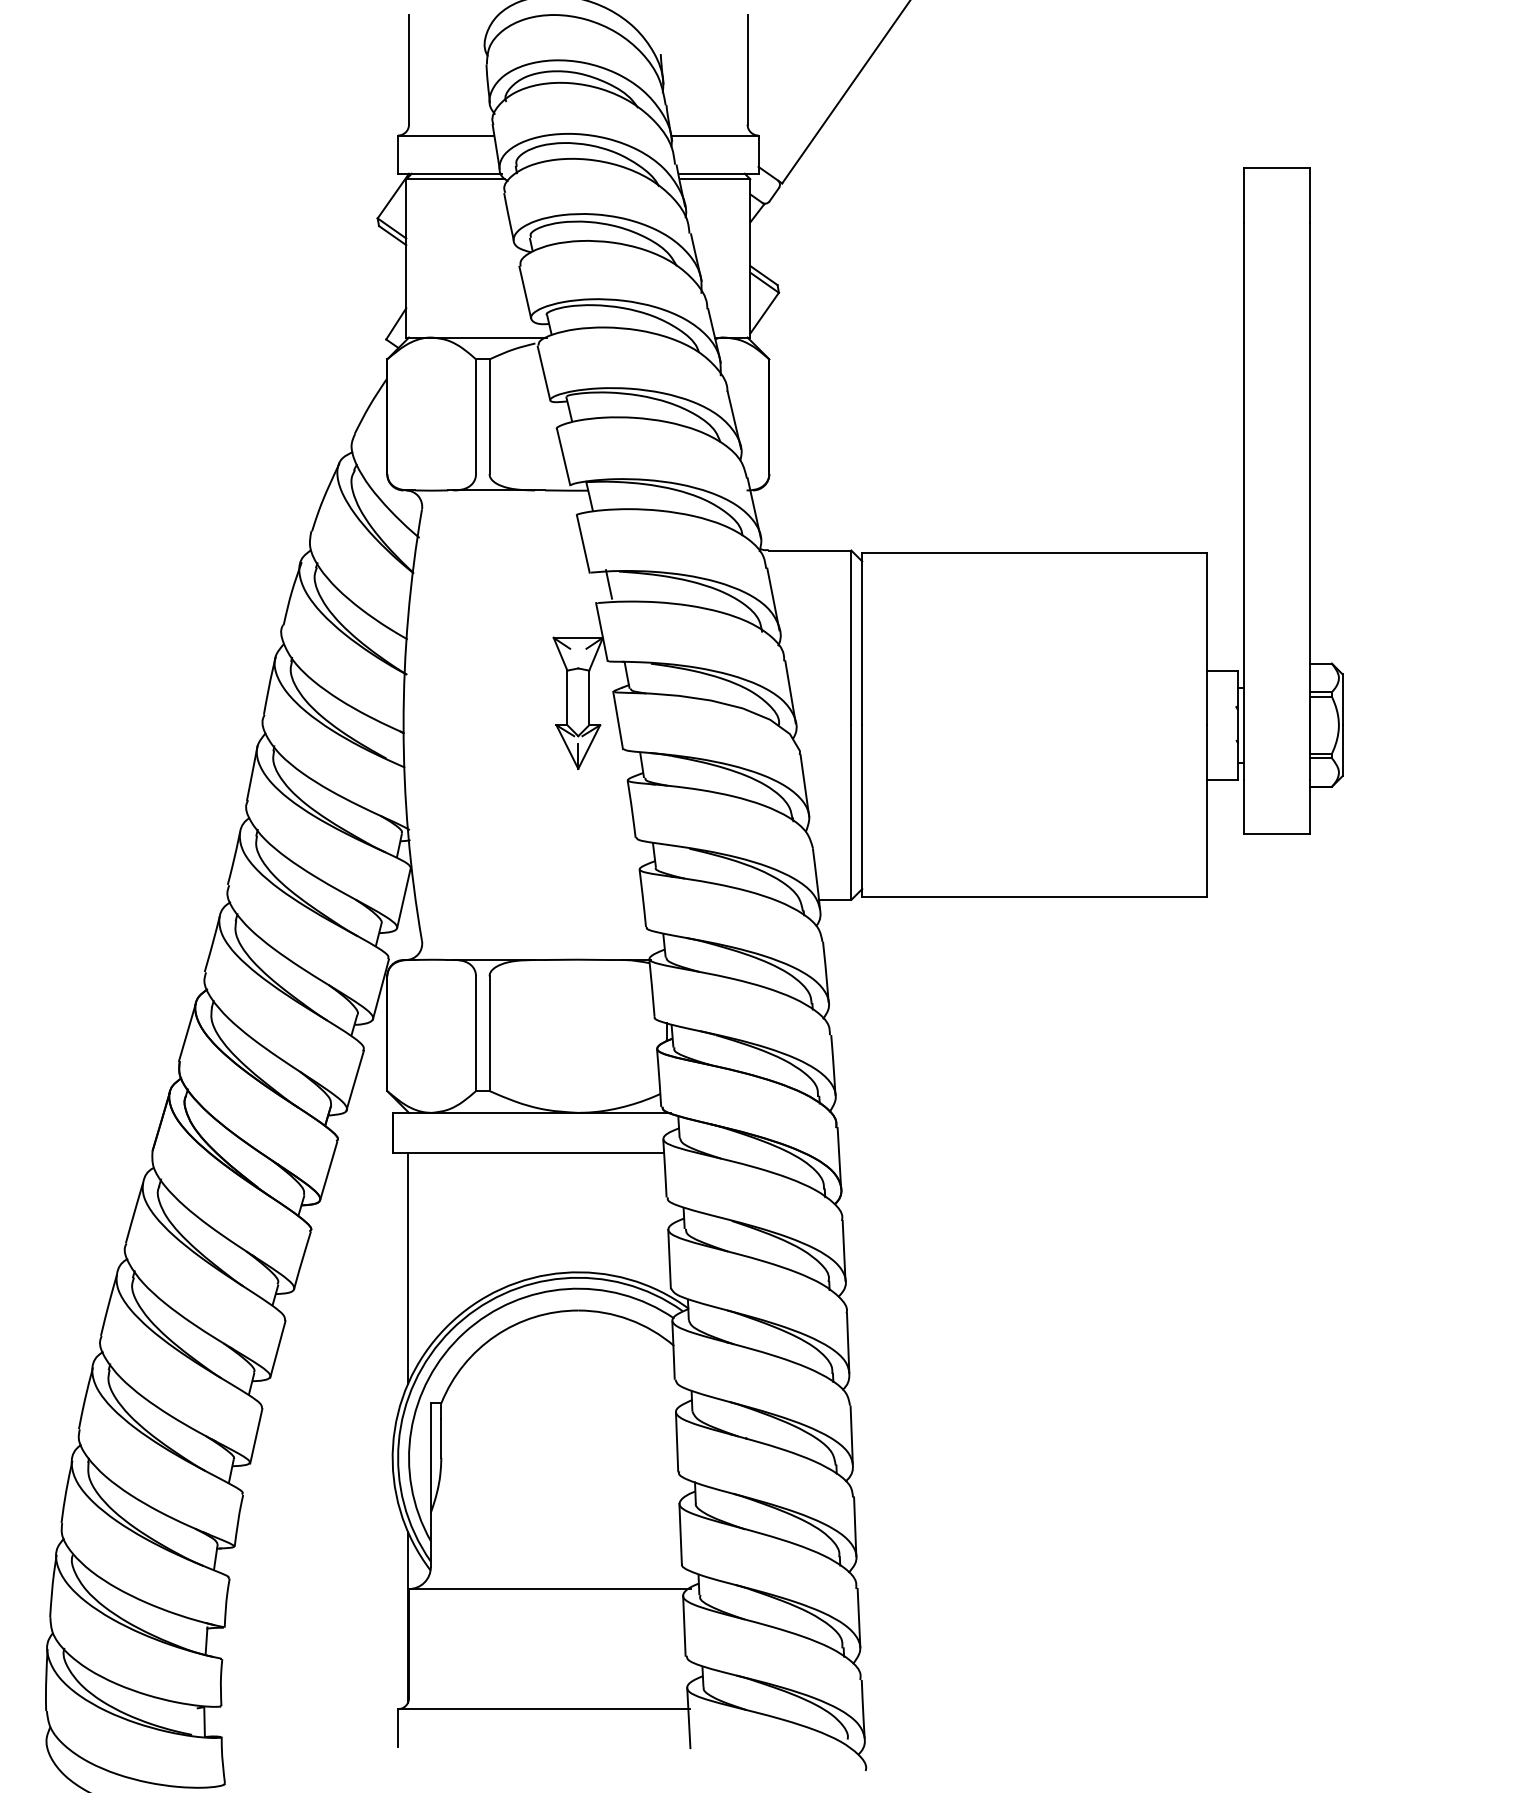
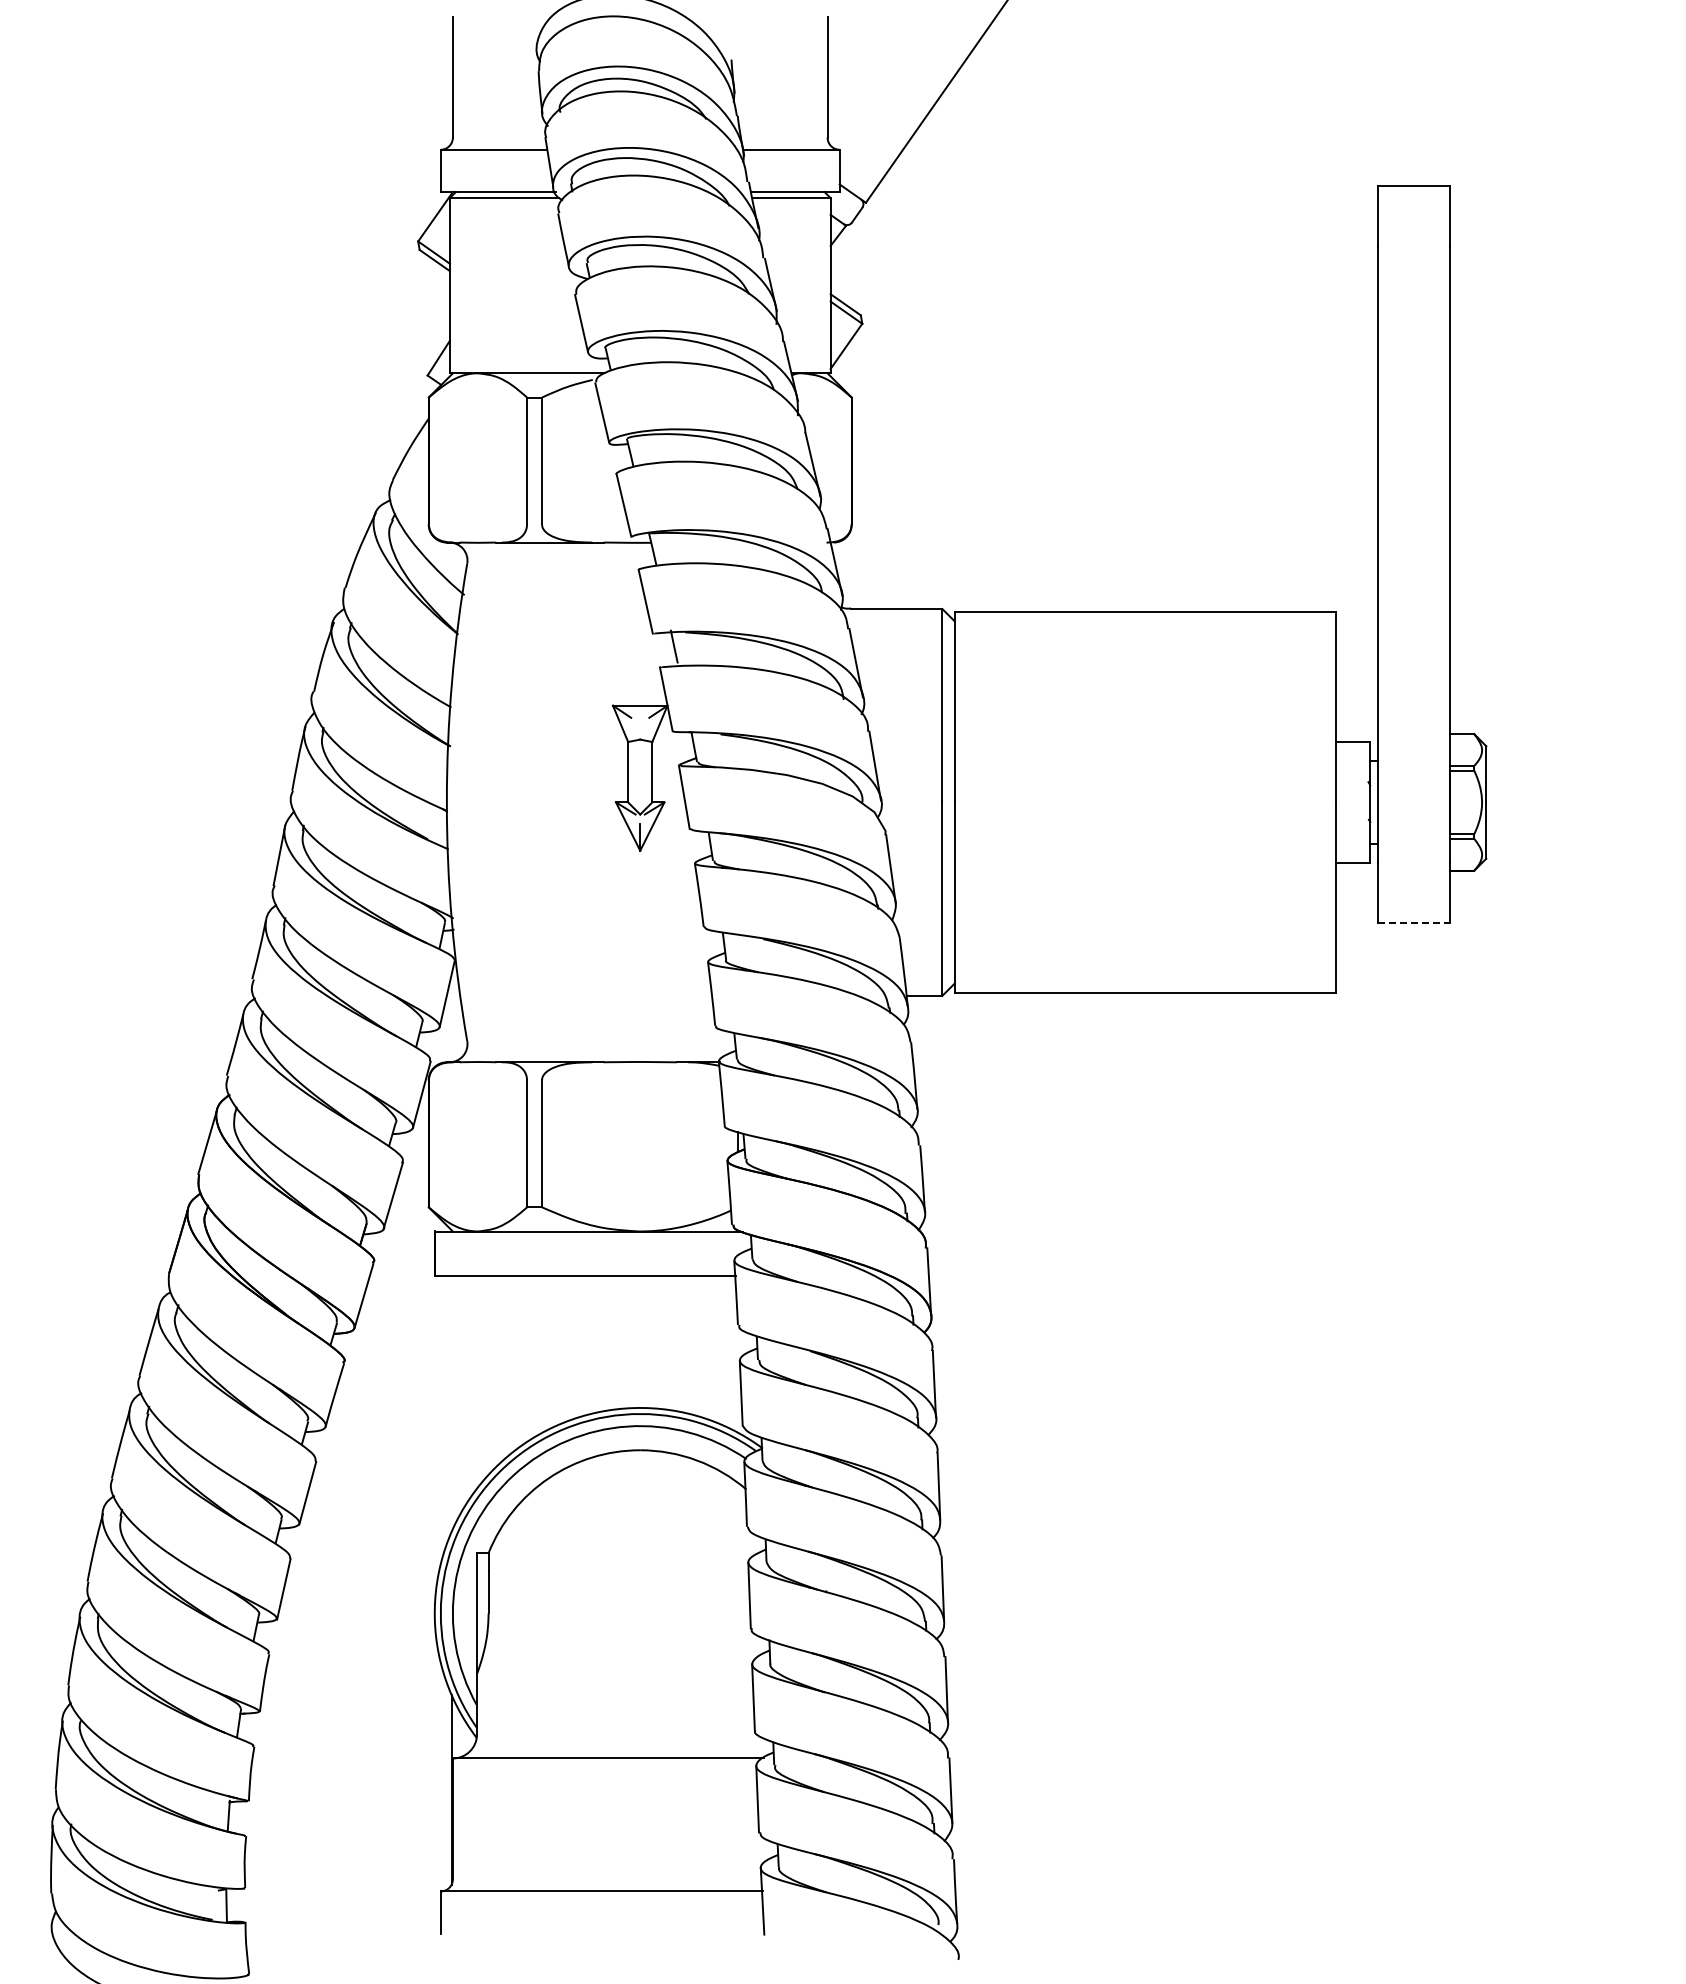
line: (1277, 834) -> (1414, 923), solid -> dashed
line: (407, 1268) -> (451, 1403), removed

